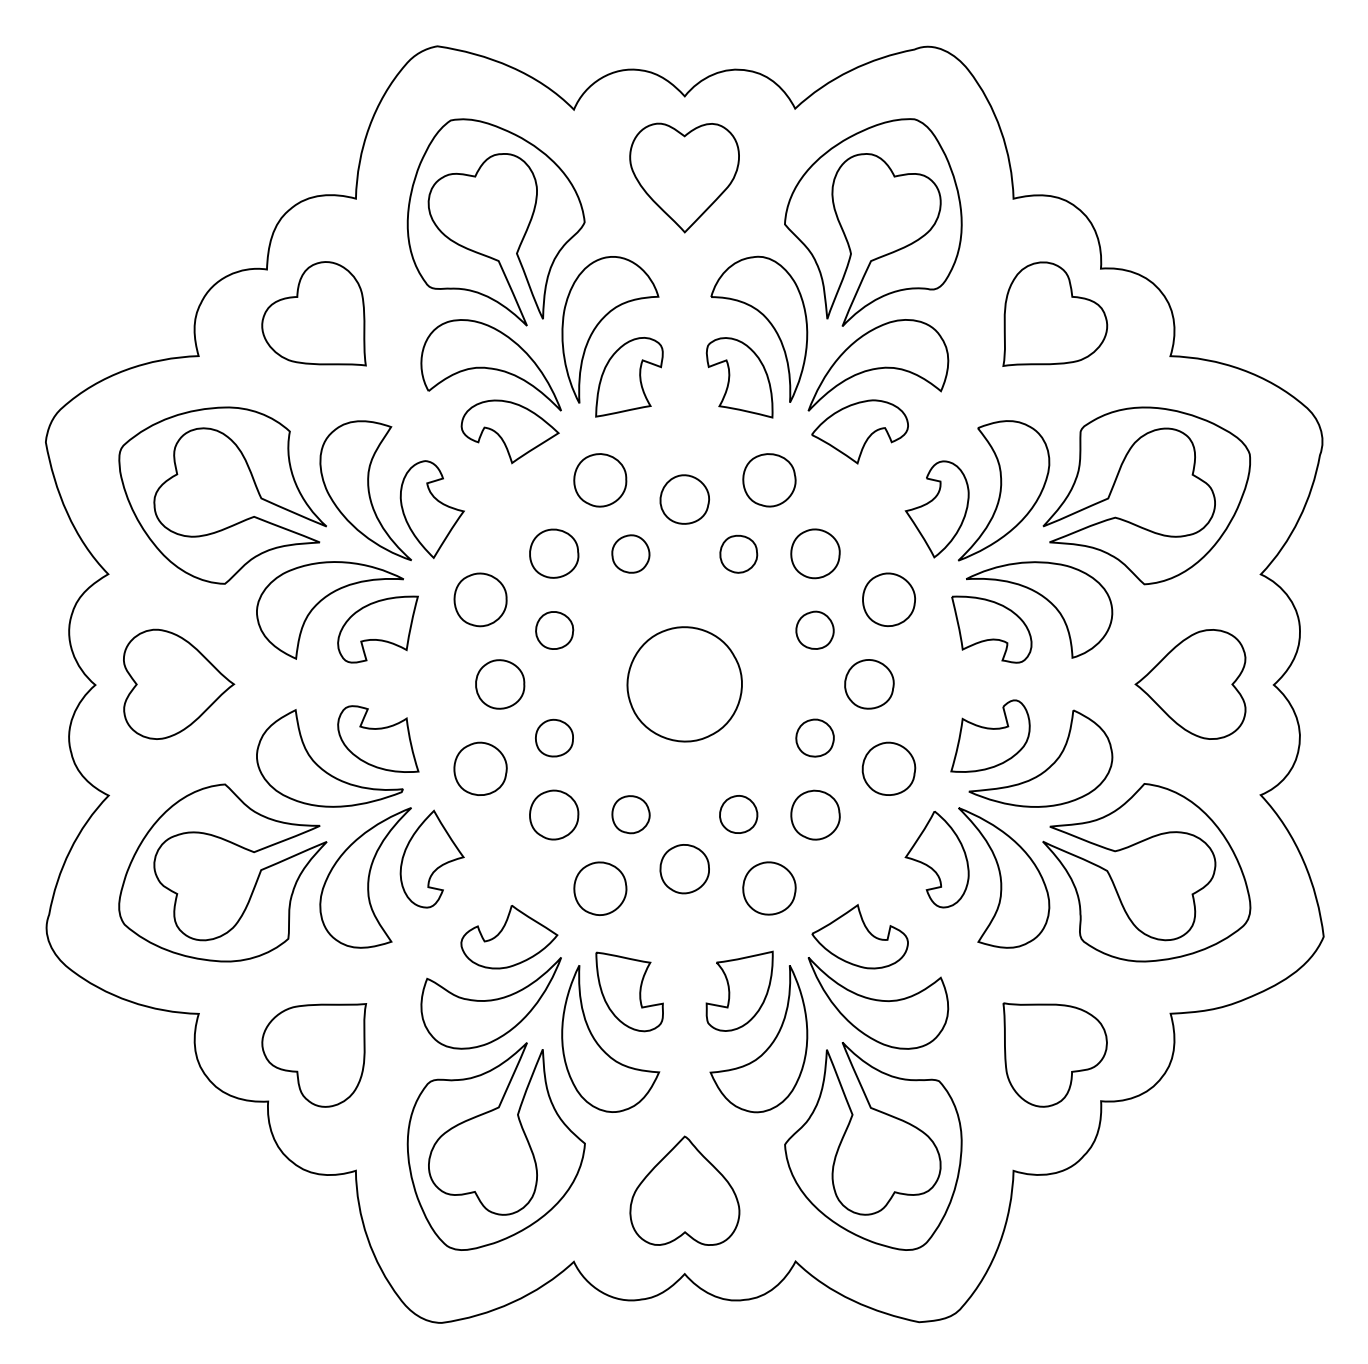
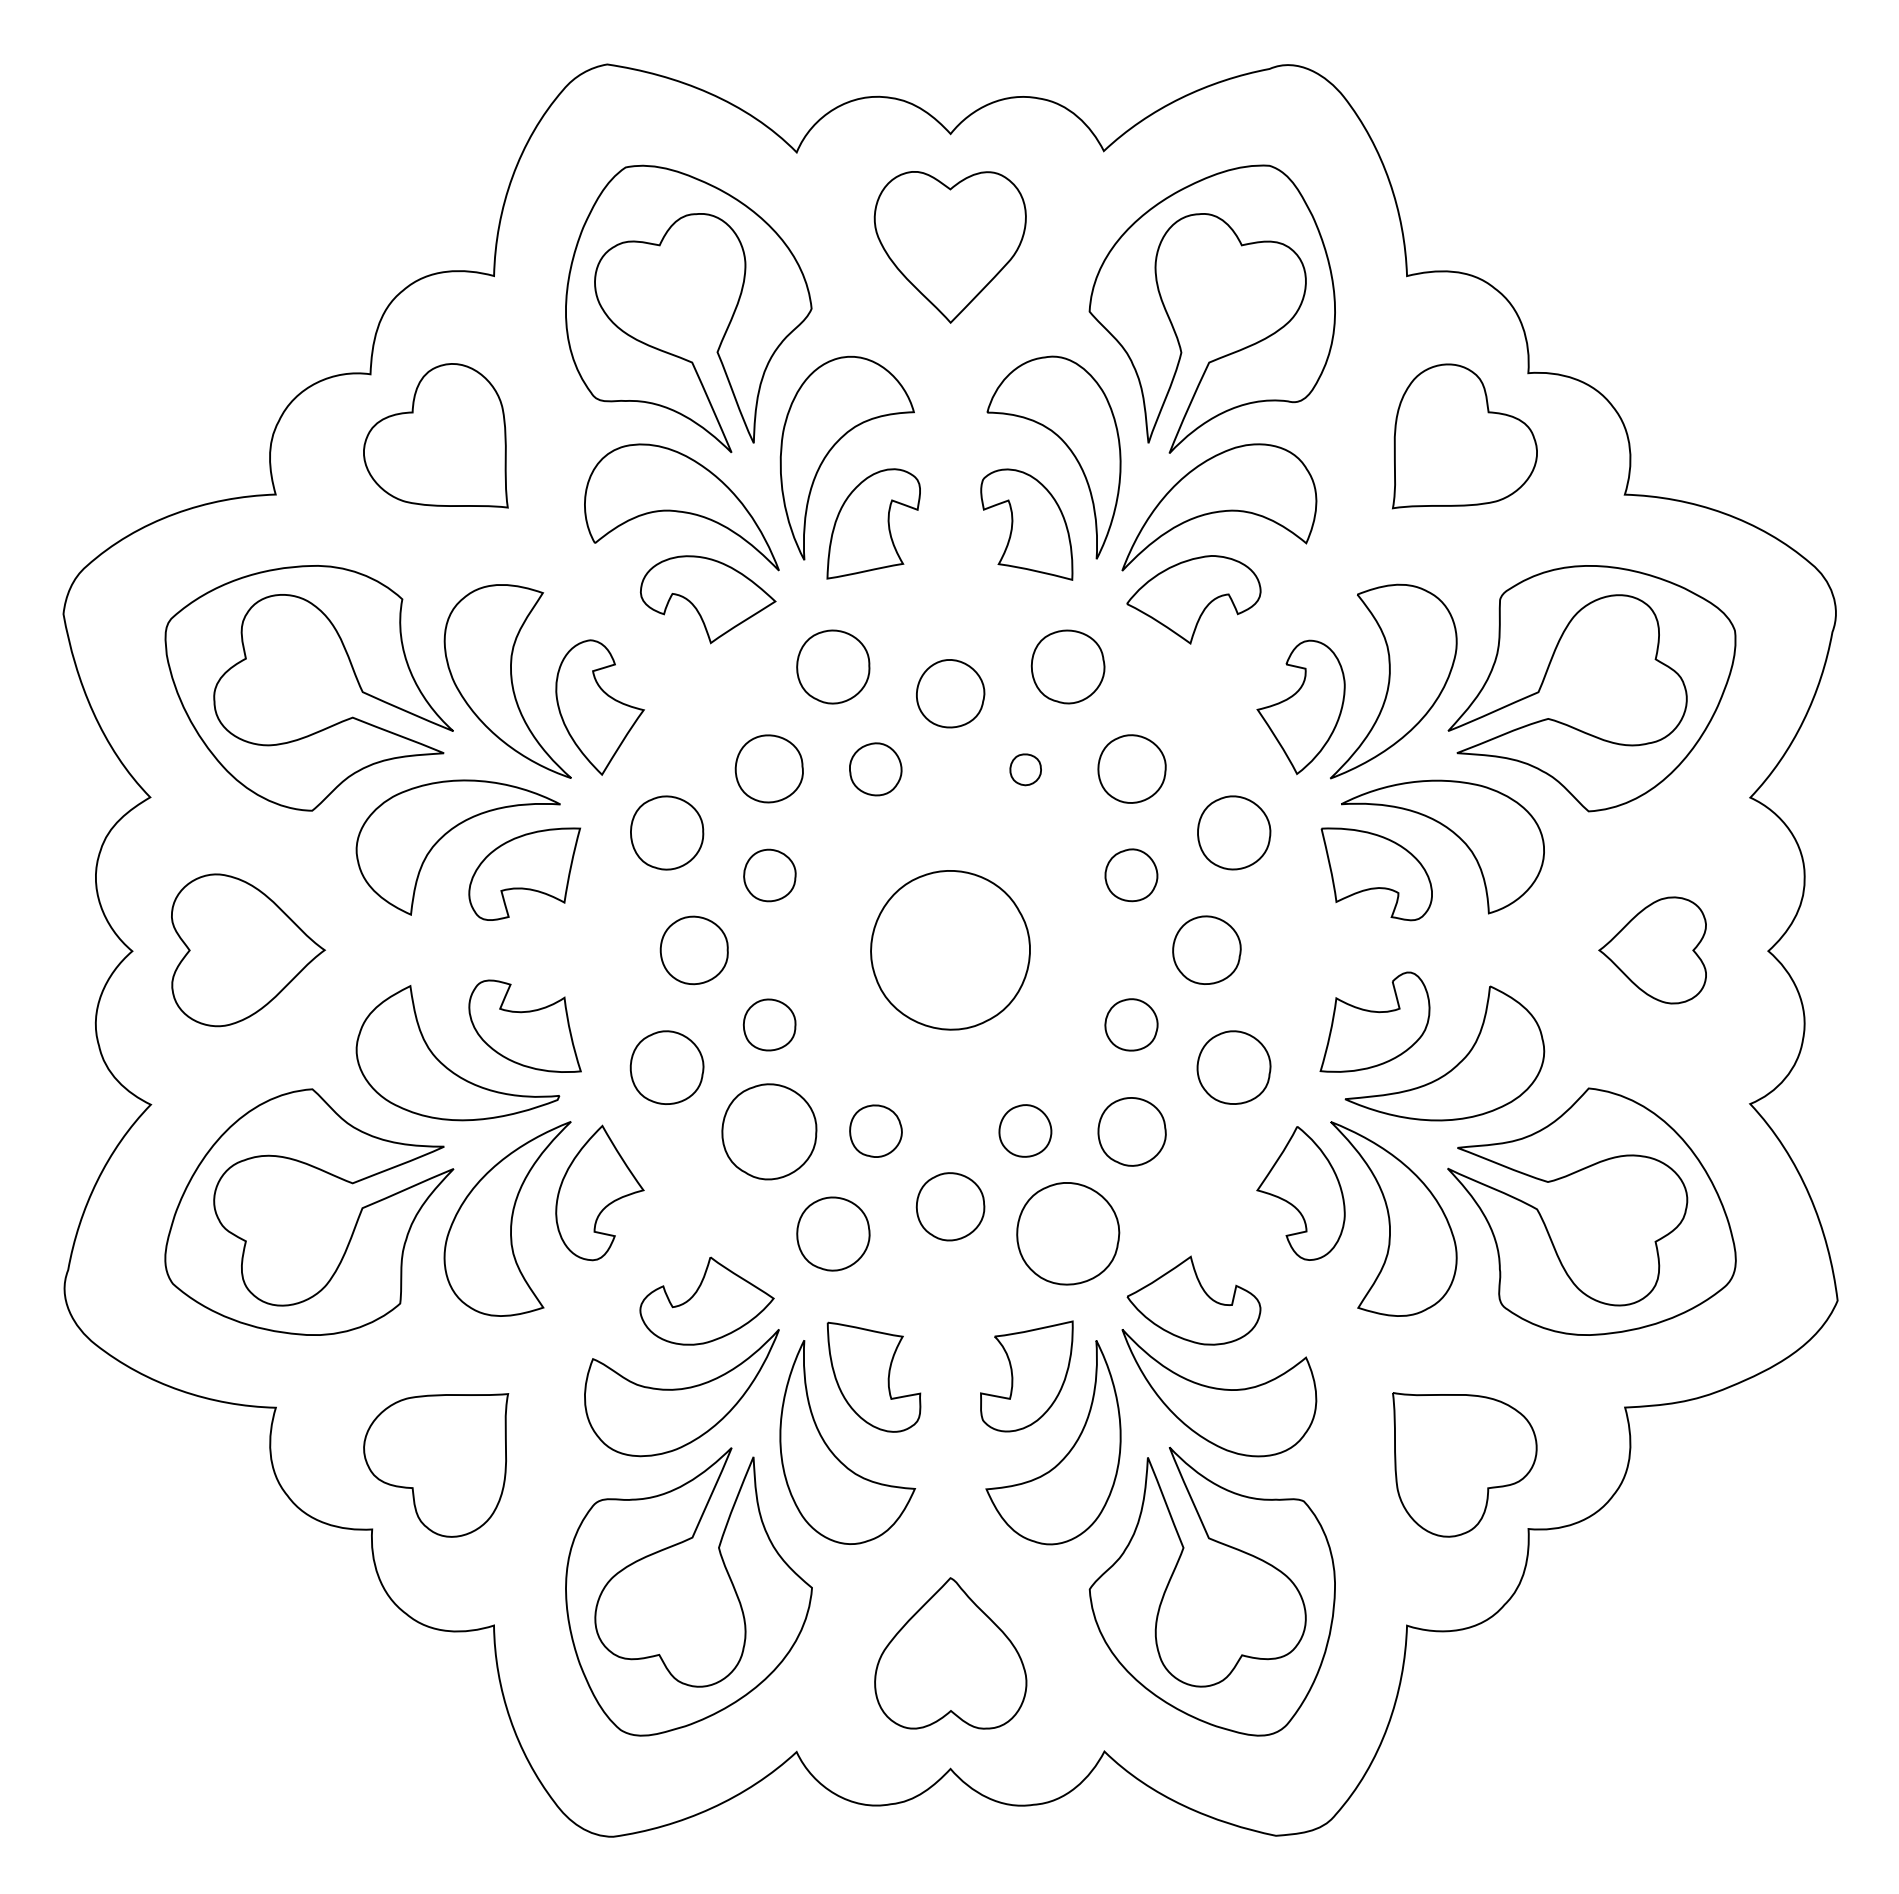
part: (738, 554) -> (1025, 769), size x0.6
part: (1190, 684) -> (1652, 950), size x0.7
part: (553, 814) -> (768, 1131), size x1.4
part: (768, 888) -> (1067, 1233), size x1.4

